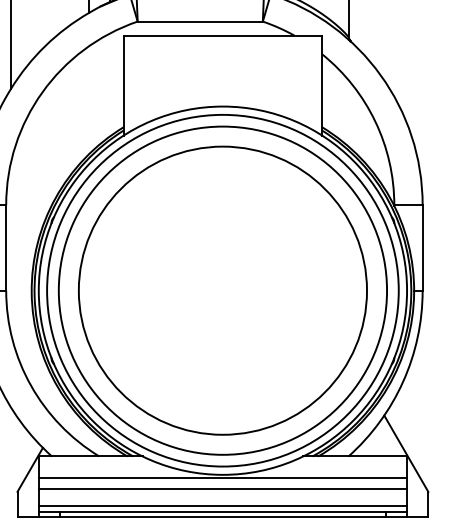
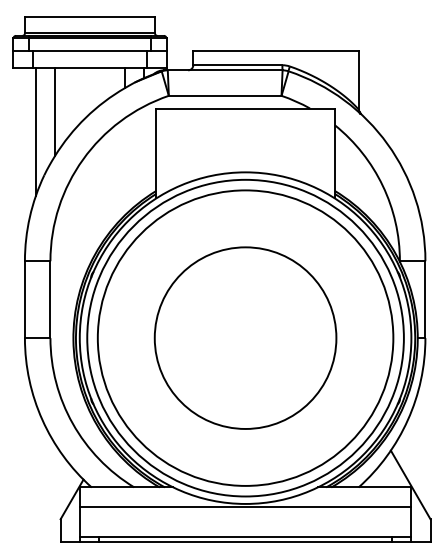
circle: (222, 289) -> (245, 337), size x0.7
line: (222, 488) -> (245, 516), removed
line: (222, 506) -> (245, 532), removed

